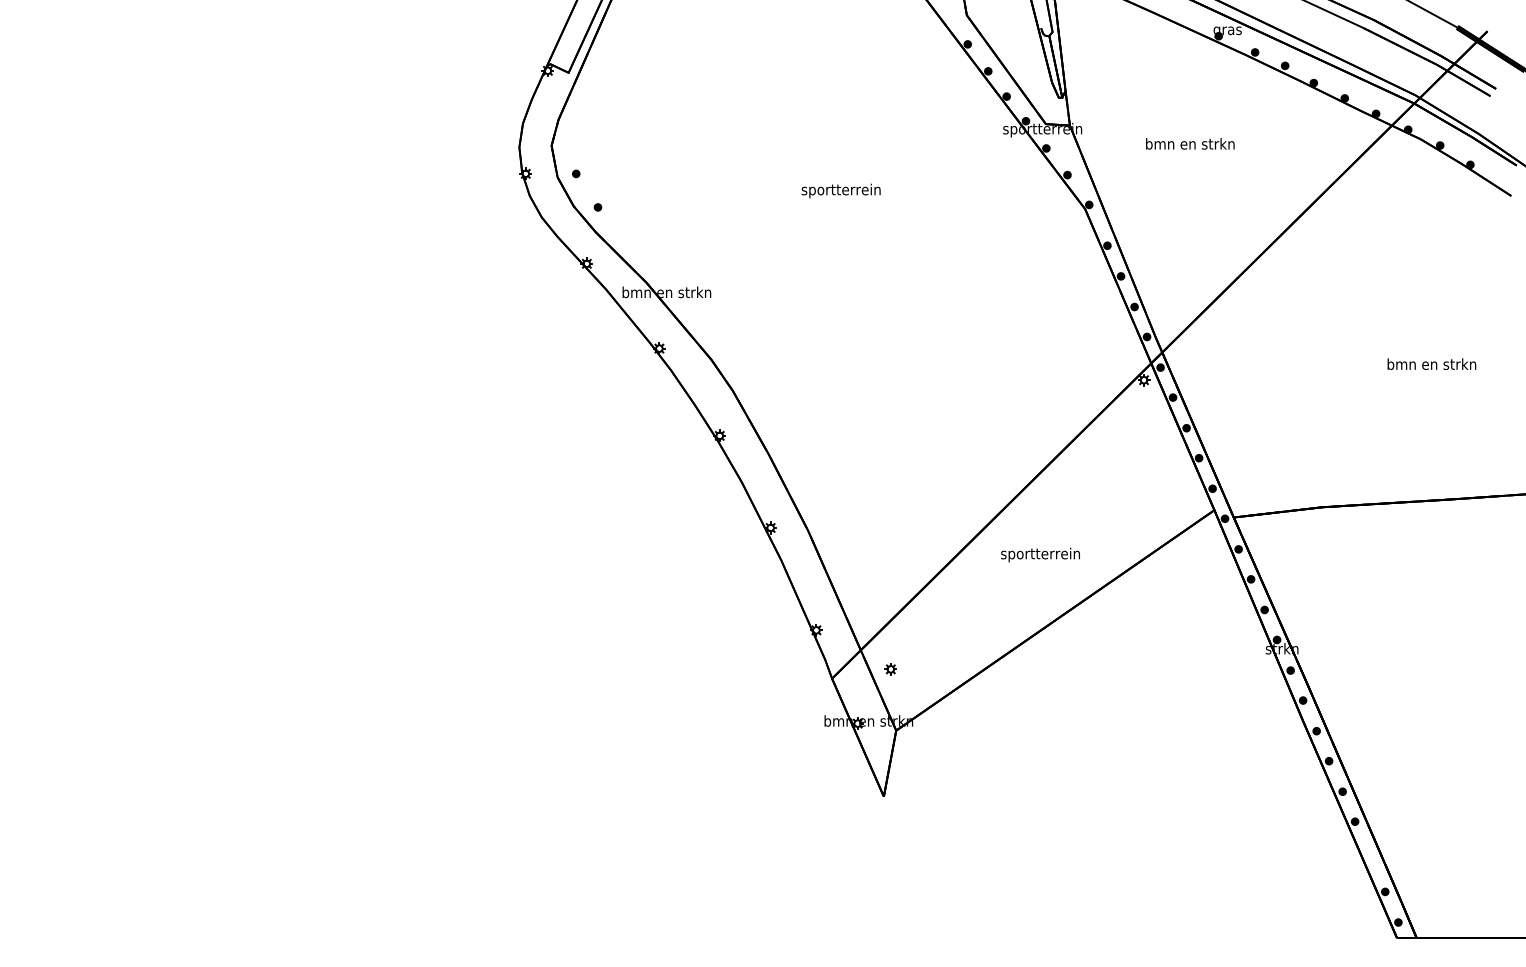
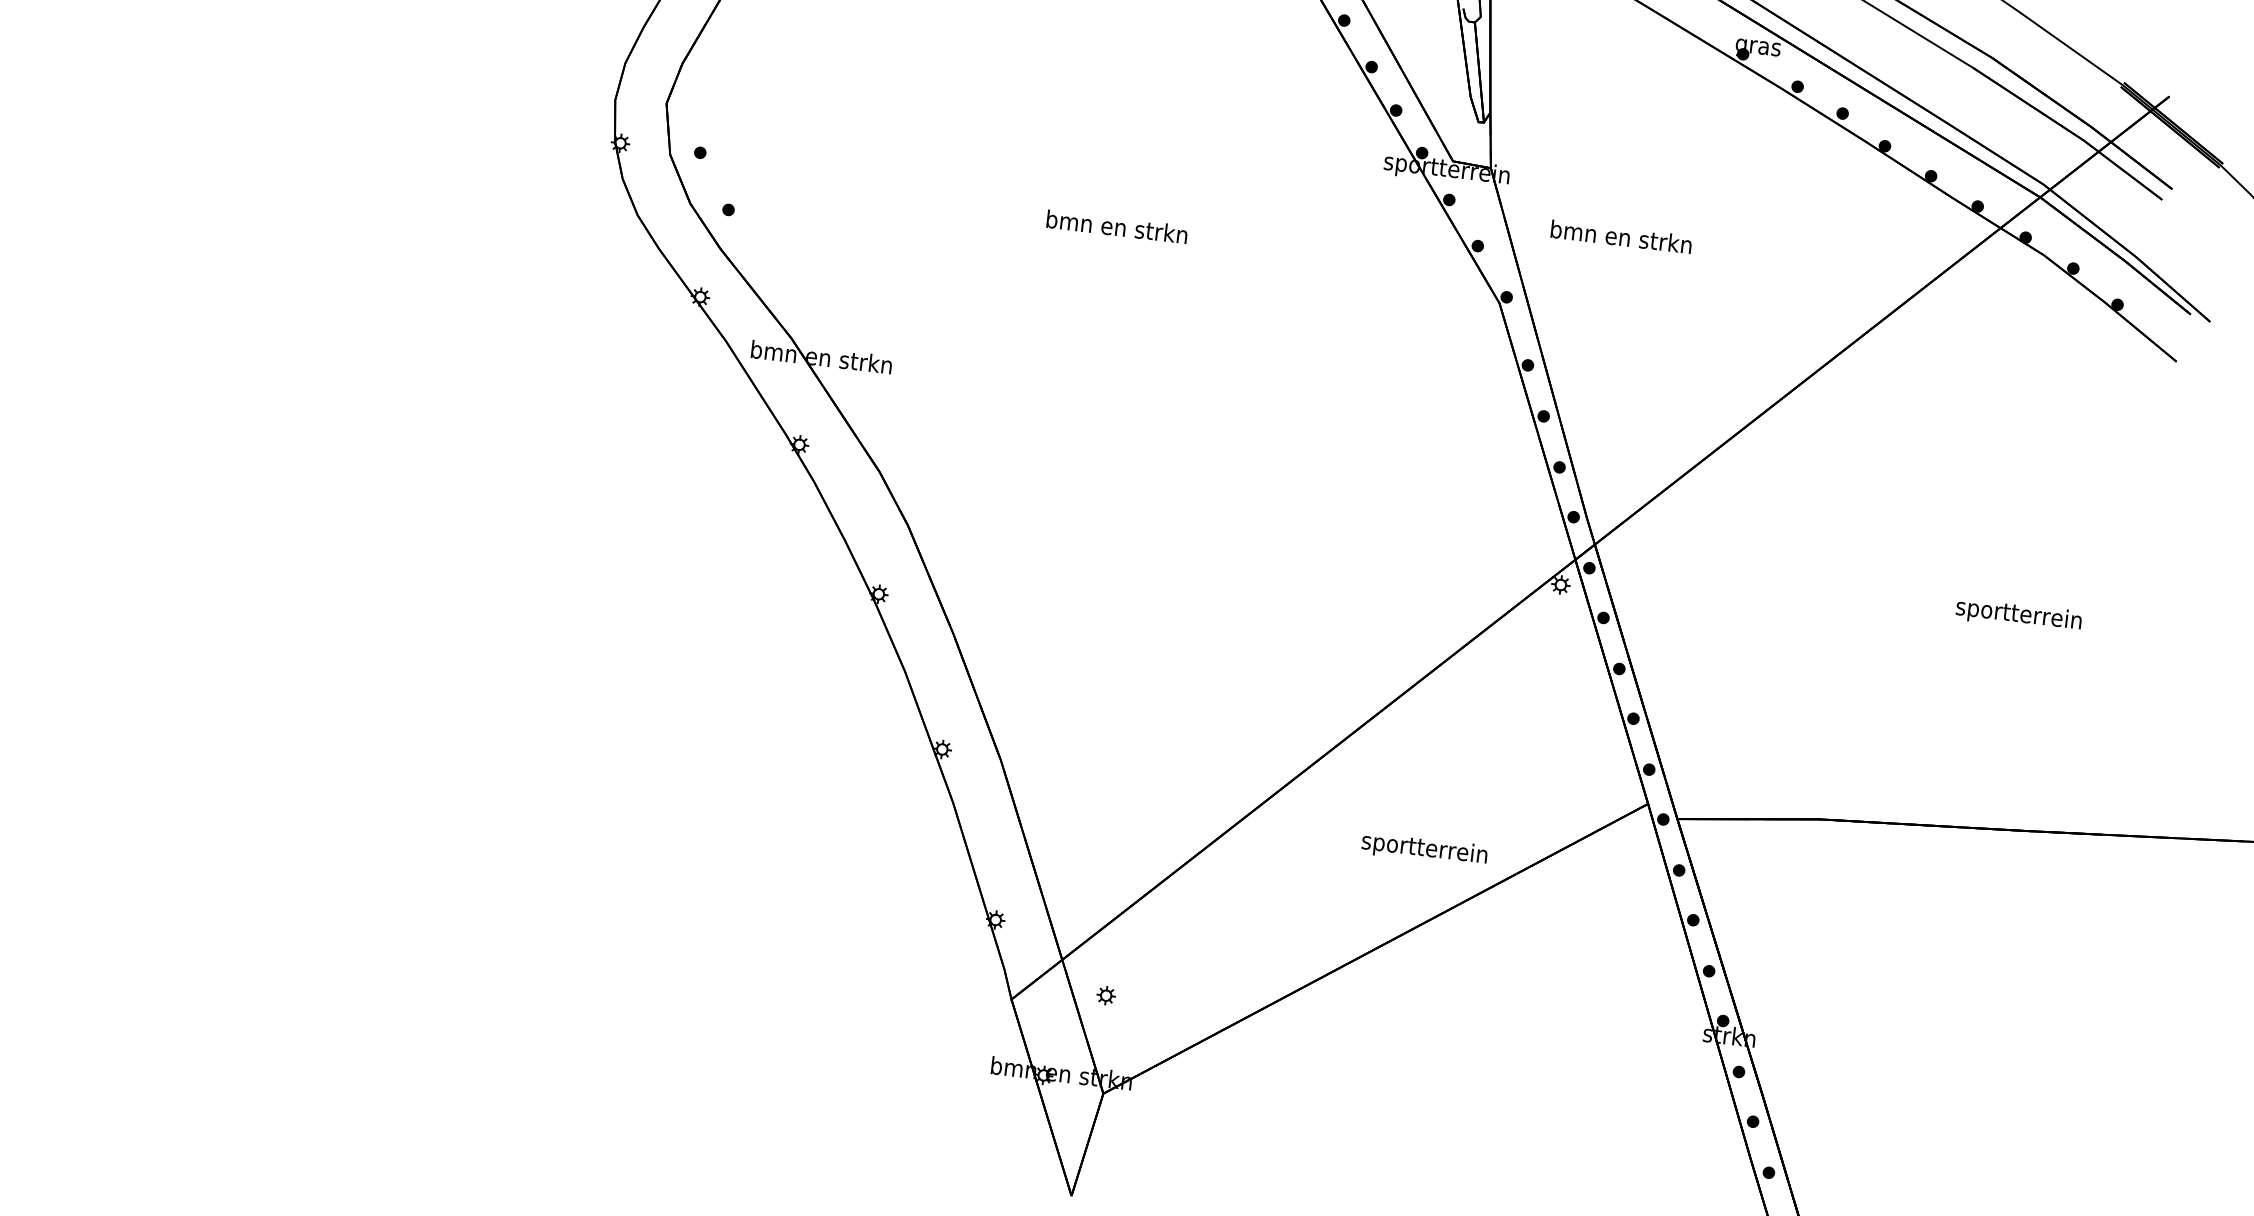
text: (1190, 143) -> (1621, 236), moved
text: (841, 190) -> (1117, 228), sportterrein -> bmn en strkn
text: (1431, 365) -> (2018, 615), bmn en strkn -> sportterrein
text: (1040, 554) -> (1424, 848), moved

